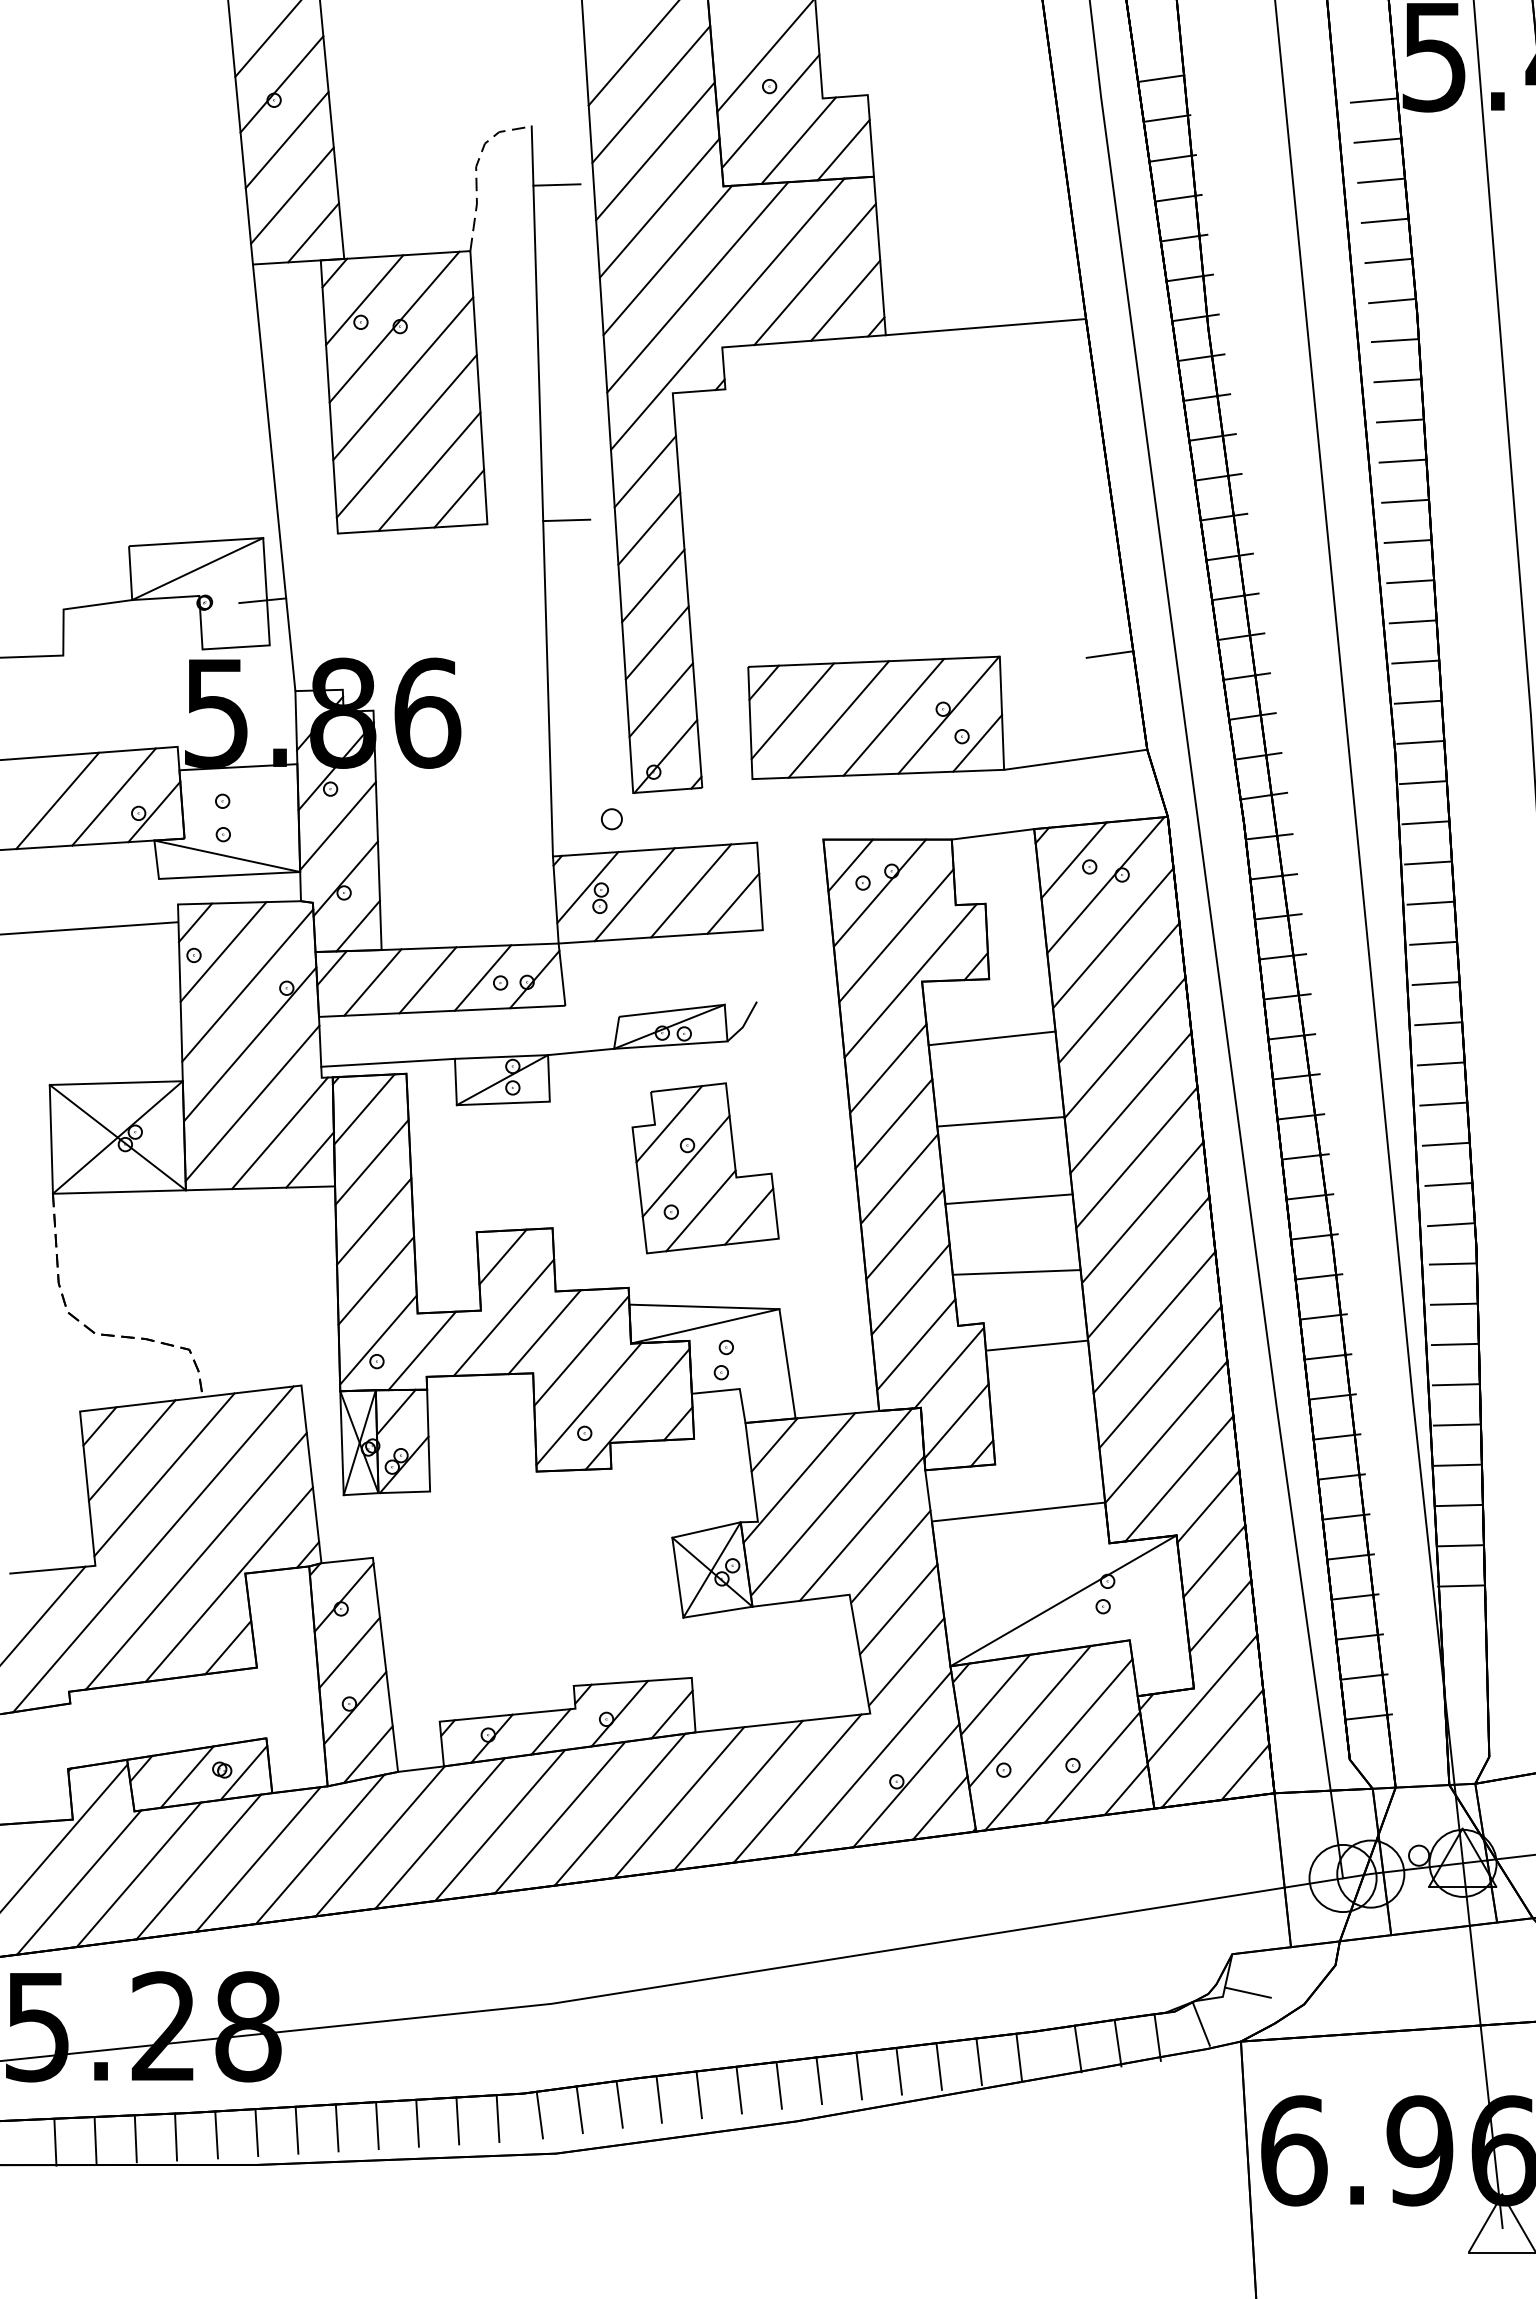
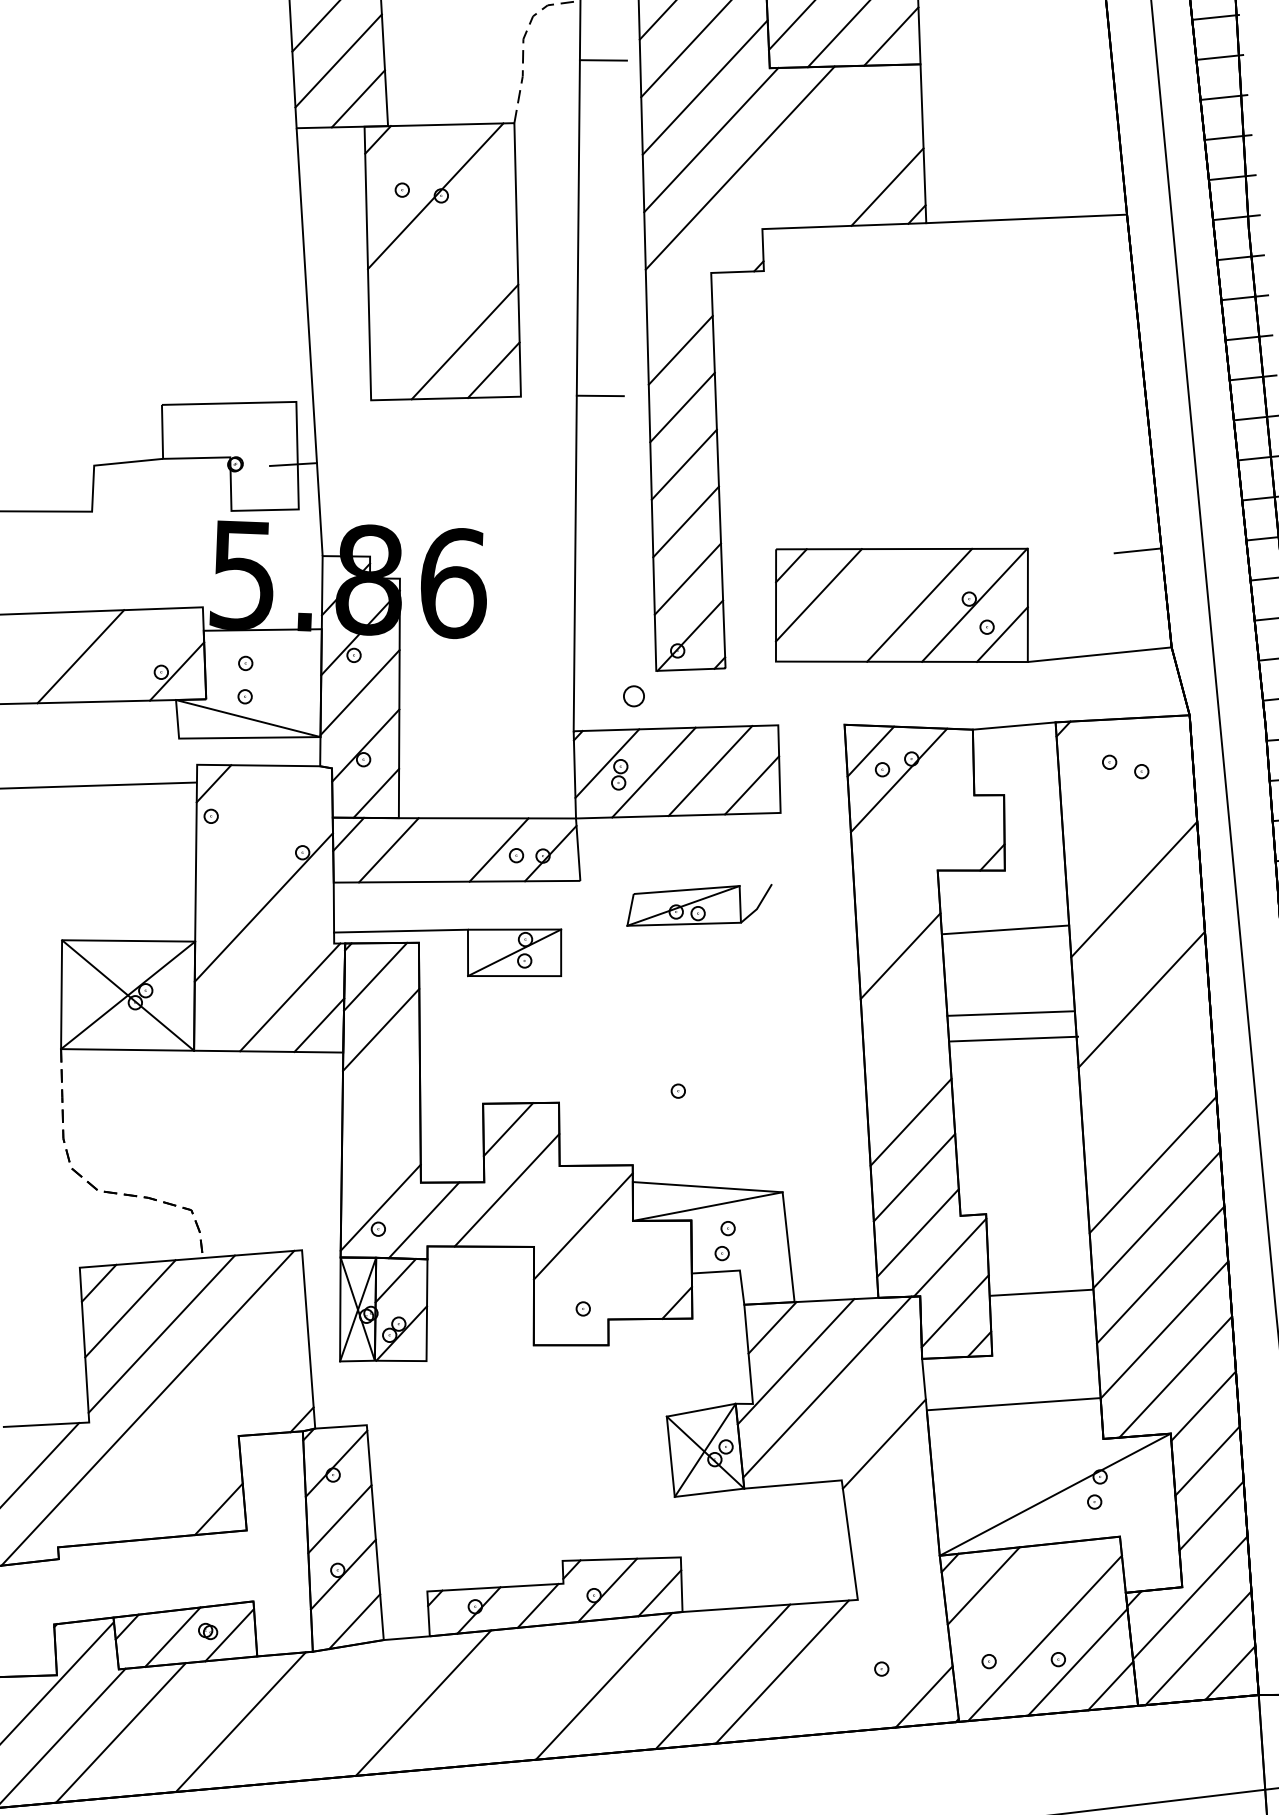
line: (814, 274) -> (857, 159), removed
line: (364, 299) -> (406, 167), removed
line: (727, 313) -> (768, 195), removed
line: (403, 378) -> (442, 247), removed
line: (406, 435) -> (443, 304), removed
line: (197, 569) -> (229, 430), removed
line: (838, 719) -> (864, 605), removed
line: (113, 796) -> (136, 654), removed
line: (1073, 860) -> (1093, 755), removed
line: (1105, 885) -> (1124, 781), removed
line: (896, 935) -> (913, 823), removed
line: (1113, 938) -> (1130, 834), removed
line: (223, 951) -> (240, 813), removed
line: (427, 980) -> (443, 850), removed
line: (910, 980) -> (926, 868), removed
line: (247, 985) -> (263, 848), removed
line: (1124, 1047) -> (1137, 944), removed
line: (581, 1051) -> (594, 927), removed
line: (252, 1103) -> (263, 966), removed
line: (893, 1123) -> (903, 1011), removed
line: (1136, 1157) -> (1145, 1054), removed
part: (705, 1168) -> (714, 1048), removed
line: (899, 1178) -> (907, 1066), removed
line: (1008, 1199) -> (1013, 1039), moved
line: (1142, 1212) -> (1149, 1109), removed
line: (374, 1221) -> (381, 1089), removed
line: (1016, 1272) -> (1020, 1164), removed
line: (376, 1280) -> (381, 1148), removed
line: (544, 1332) -> (546, 1206), removed
line: (1036, 1345) -> (1041, 1292), moved
line: (588, 1404) -> (588, 1280), removed
line: (637, 1408) -> (636, 1286), removed
line: (861, 1528) -> (856, 1414), removed
line: (195, 1560) -> (189, 1421), removed
line: (228, 1584) -> (221, 1446), removed
line: (898, 1609) -> (890, 1496), removed
line: (906, 1661) -> (896, 1549), removed
line: (1029, 1716) -> (1016, 1608), removed
line: (872, 1763) -> (858, 1649), removed
line: (906, 1785) -> (891, 1673), removed
line: (679, 1802) -> (663, 1681), removed
line: (559, 1817) -> (543, 1691), removed
line: (500, 1825) -> (484, 1697), removed
line: (379, 1841) -> (362, 1708), removed
line: (319, 1849) -> (302, 1714), removed
line: (198, 1866) -> (180, 1726), removed

